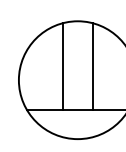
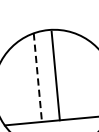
line: (63, 66) -> (38, 77), solid -> dashed
line: (92, 66) -> (55, 76), moved

